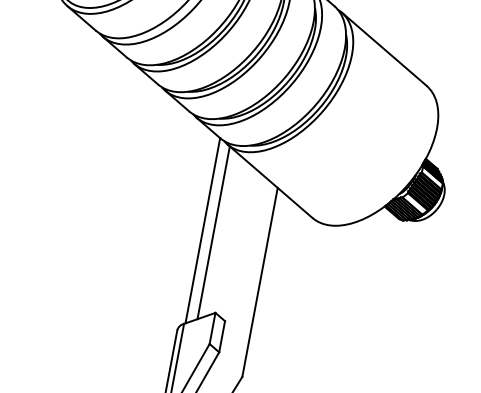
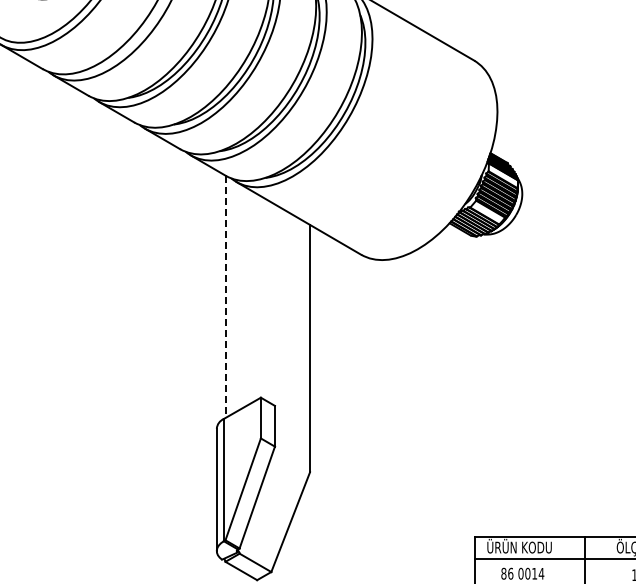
line: (202, 231) -> (225, 297), solid -> dashed
line: (213, 232) -> (239, 296), removed

